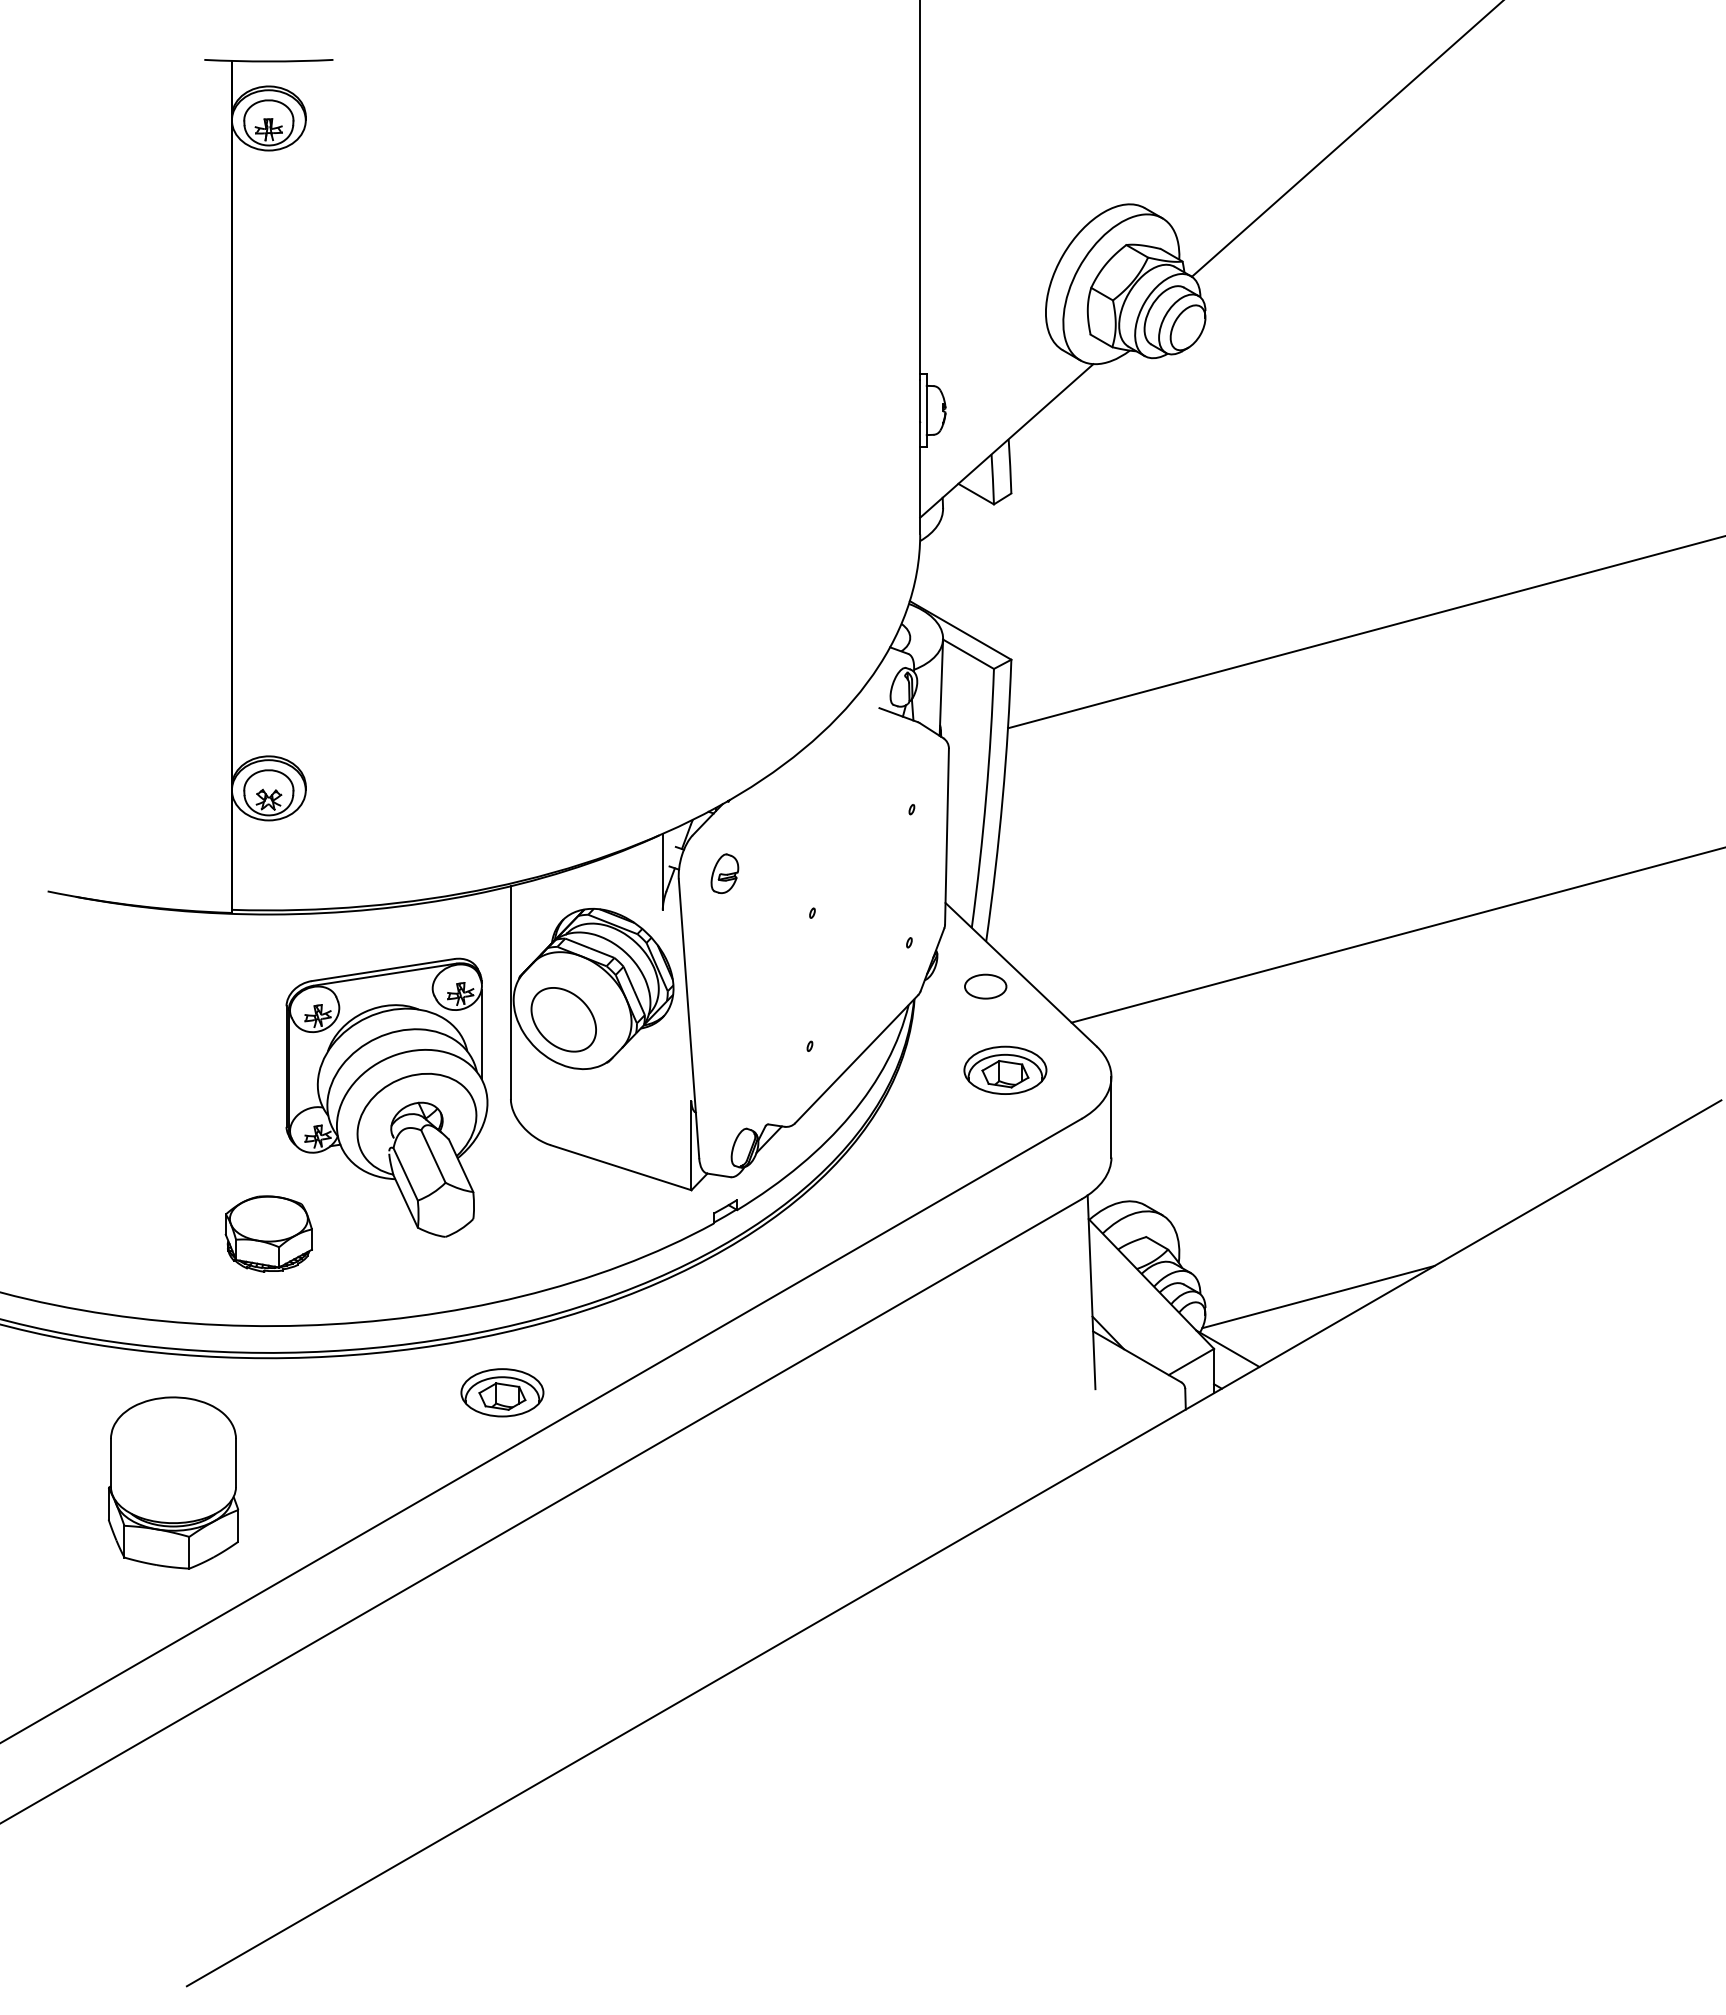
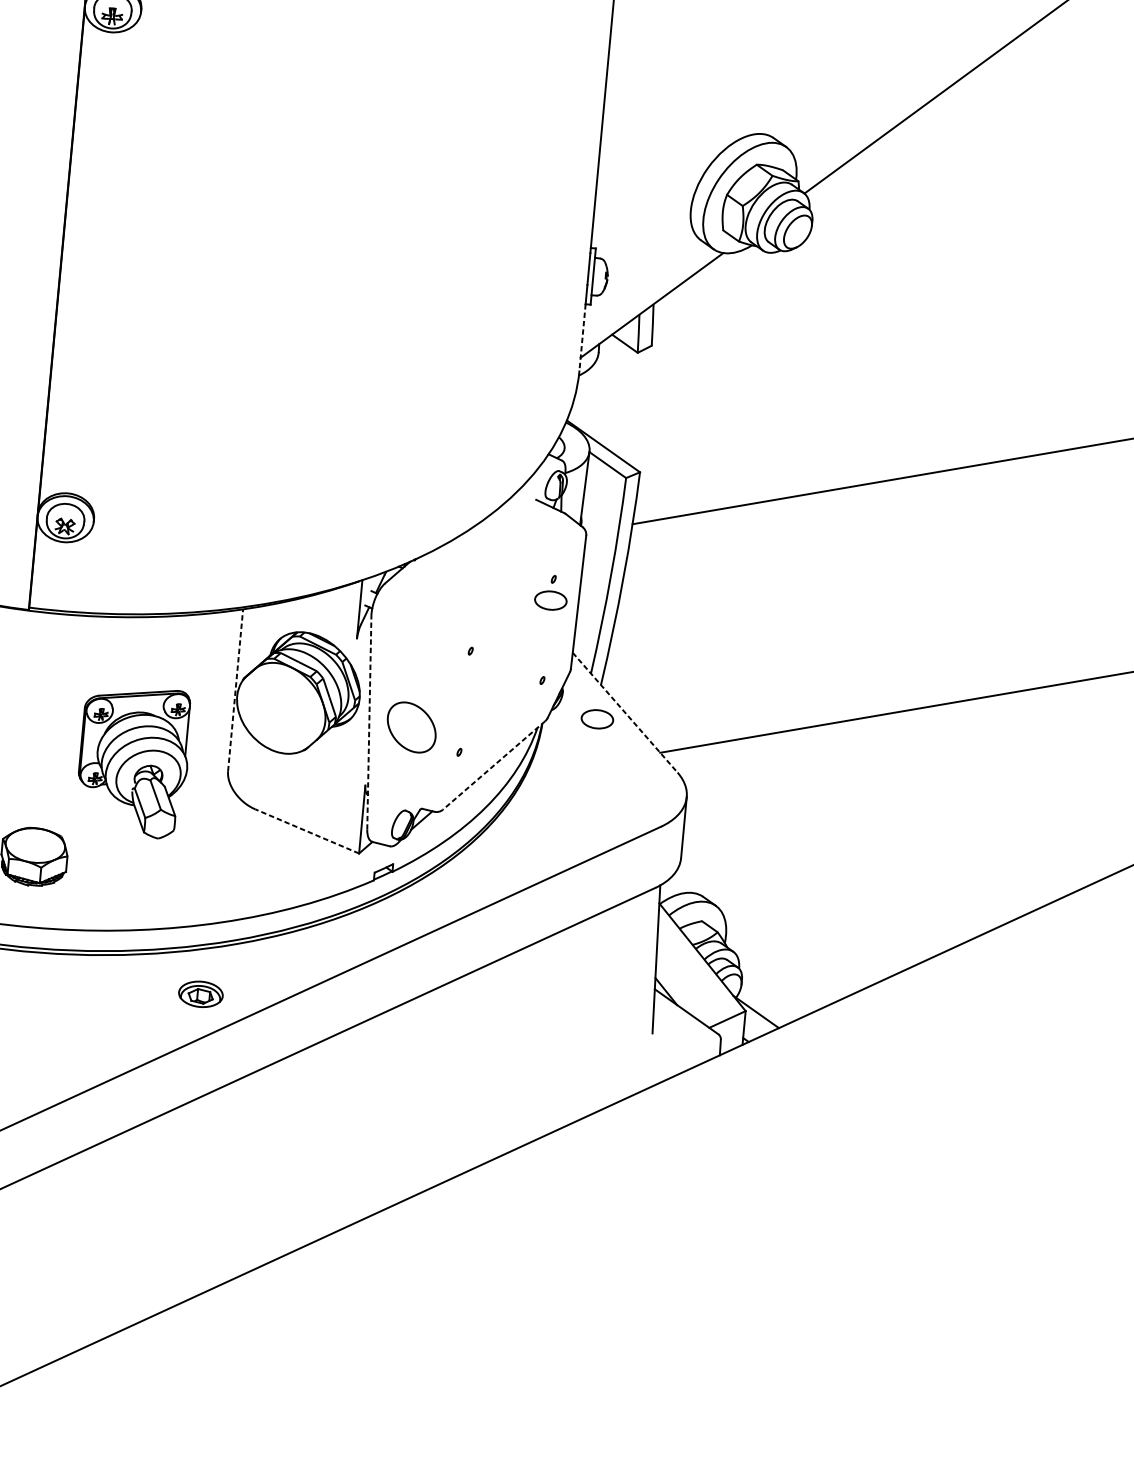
line: (920, 490) -> (582, 337), solid -> dashed
part: (910, 837) -> (550, 600), added
part: (724, 873) -> (406, 614), removed
line: (1021, 975) -> (625, 713), solid -> dashed
line: (510, 992) -> (235, 690), solid -> dashed
line: (689, 1018) -> (369, 722), solid -> dashed
part: (563, 1019) -> (411, 727), moved
line: (856, 1059) -> (493, 765), solid -> dashed
part: (1005, 1069) -> (606, 783), removed
part: (386, 1097) -> (133, 761), size x0.7
line: (621, 1167) -> (307, 831), solid -> dashed
line: (1318, 1296) -> (828, 978), removed
part: (502, 1392) -> (200, 994), size x0.7

